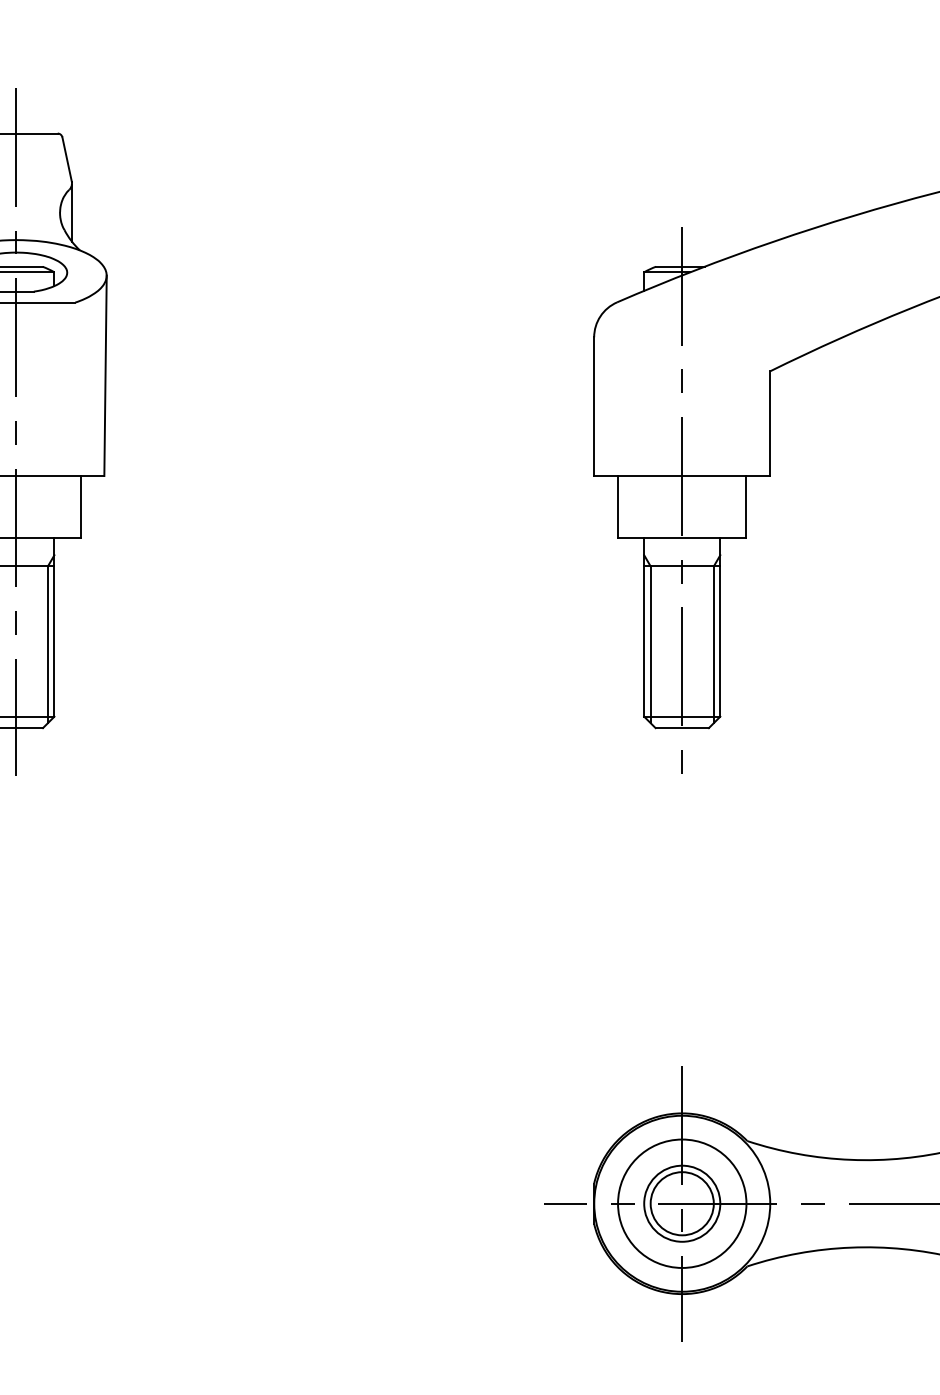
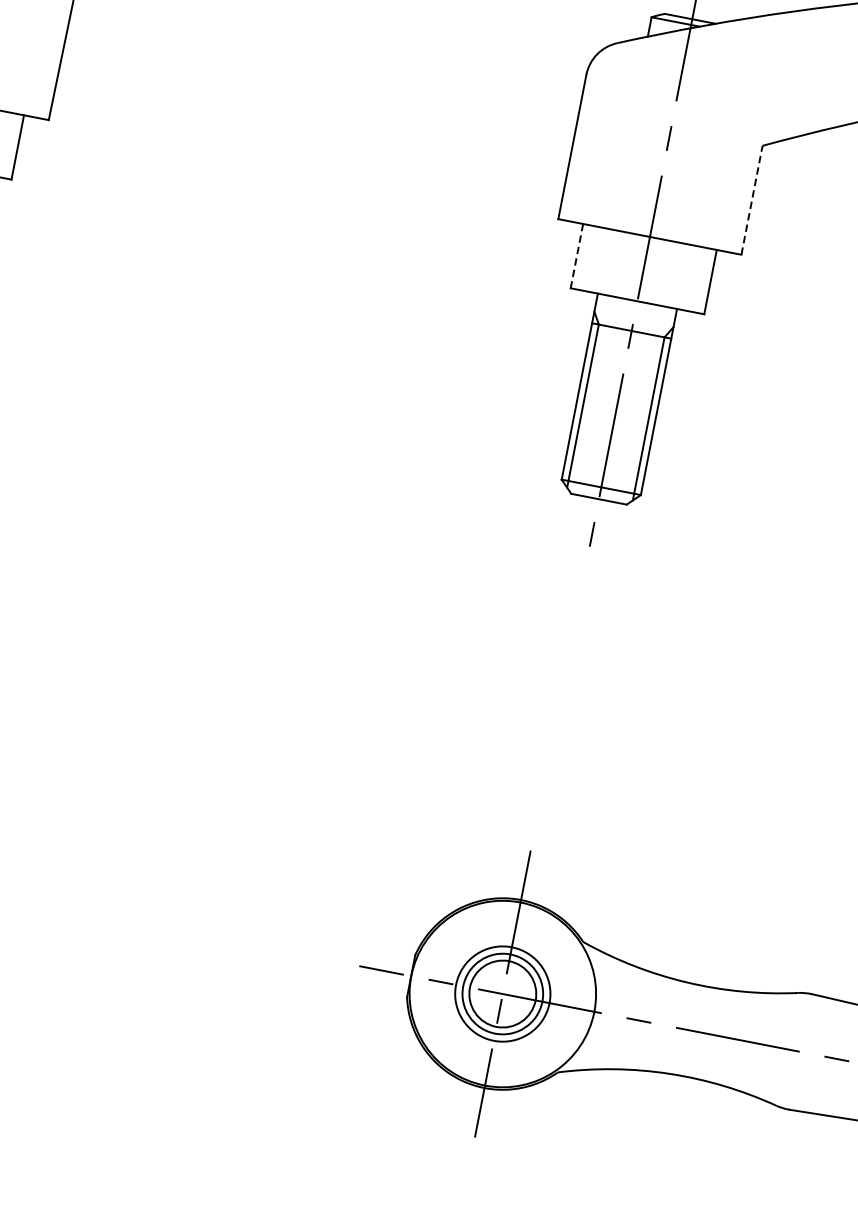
line: (770, 423) -> (752, 200), solid -> dashed
line: (618, 506) -> (577, 255), solid -> dashed
circle: (682, 1203) -> (503, 993), size x0.7

